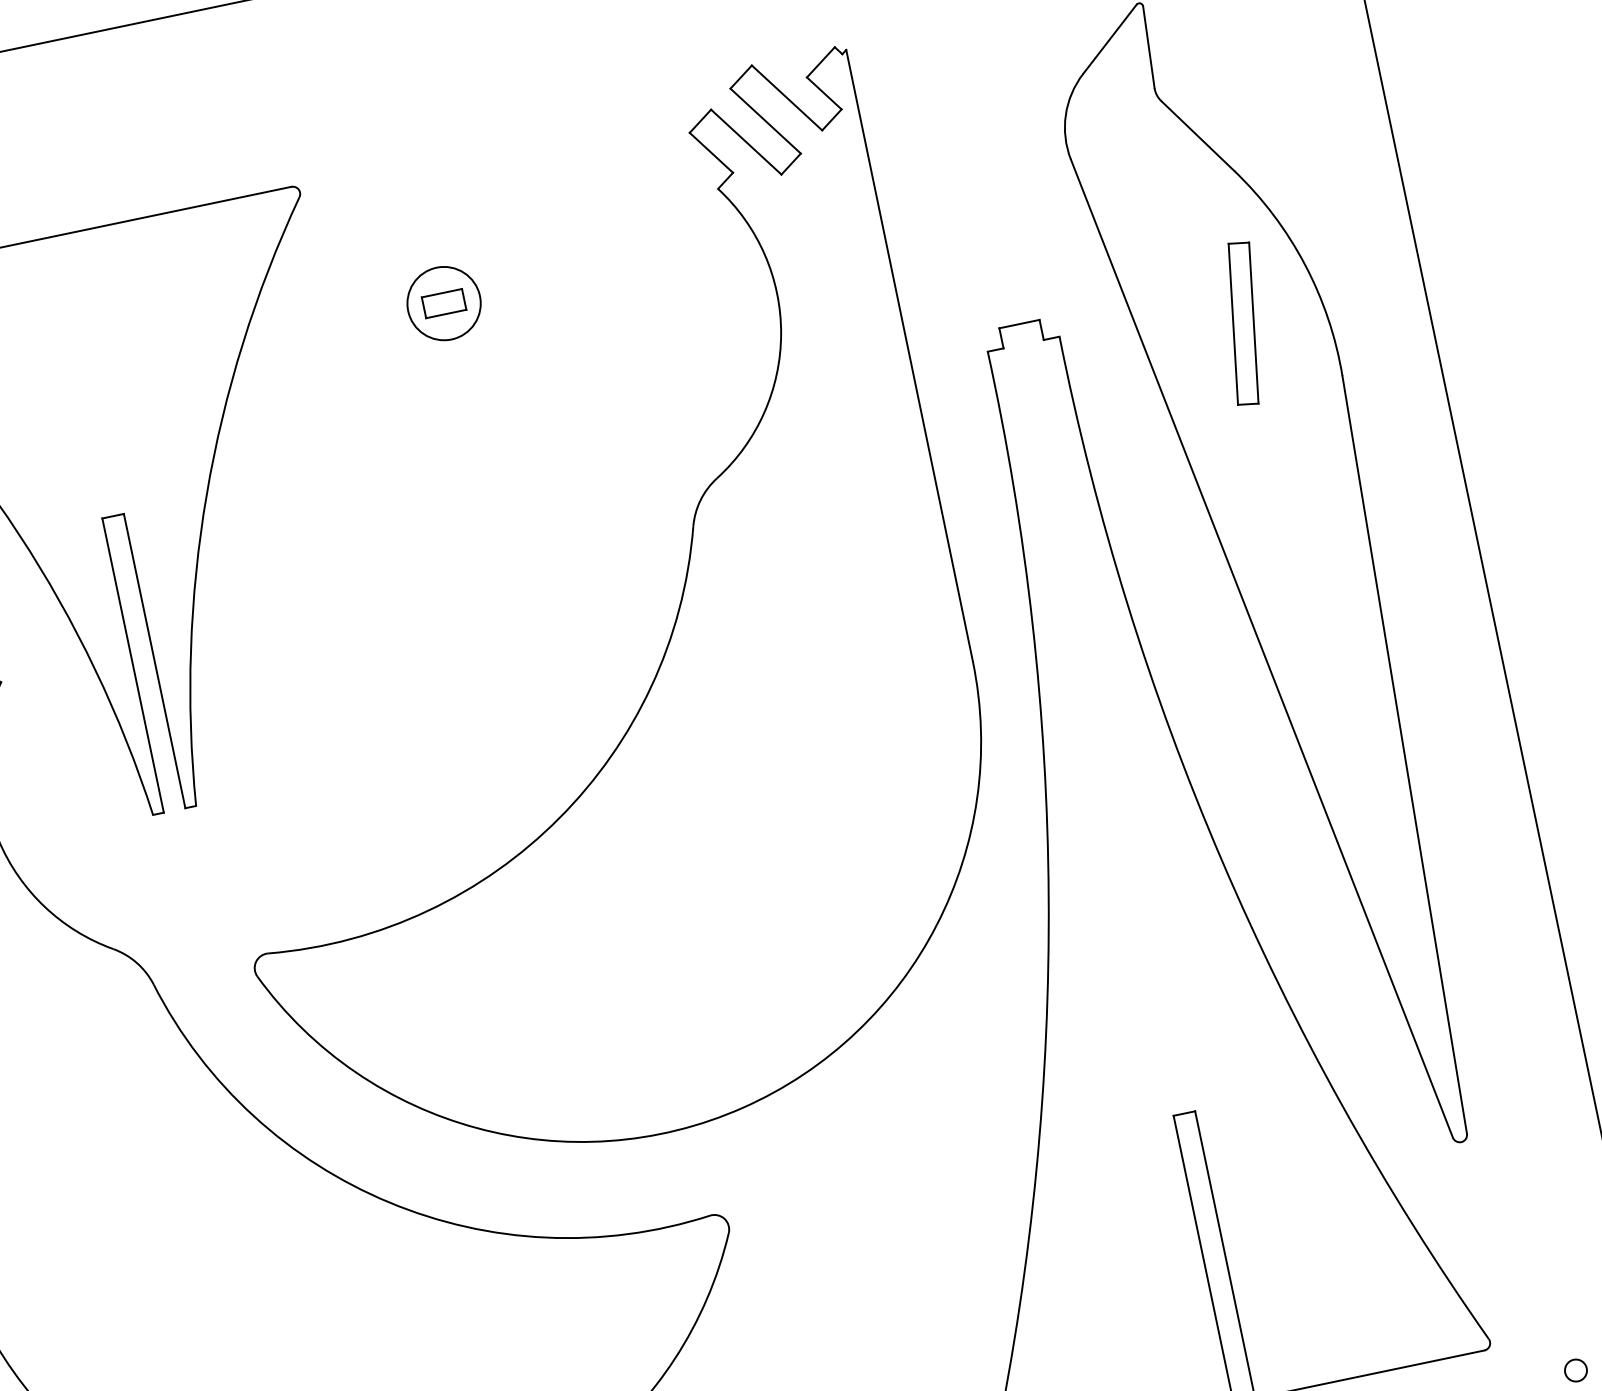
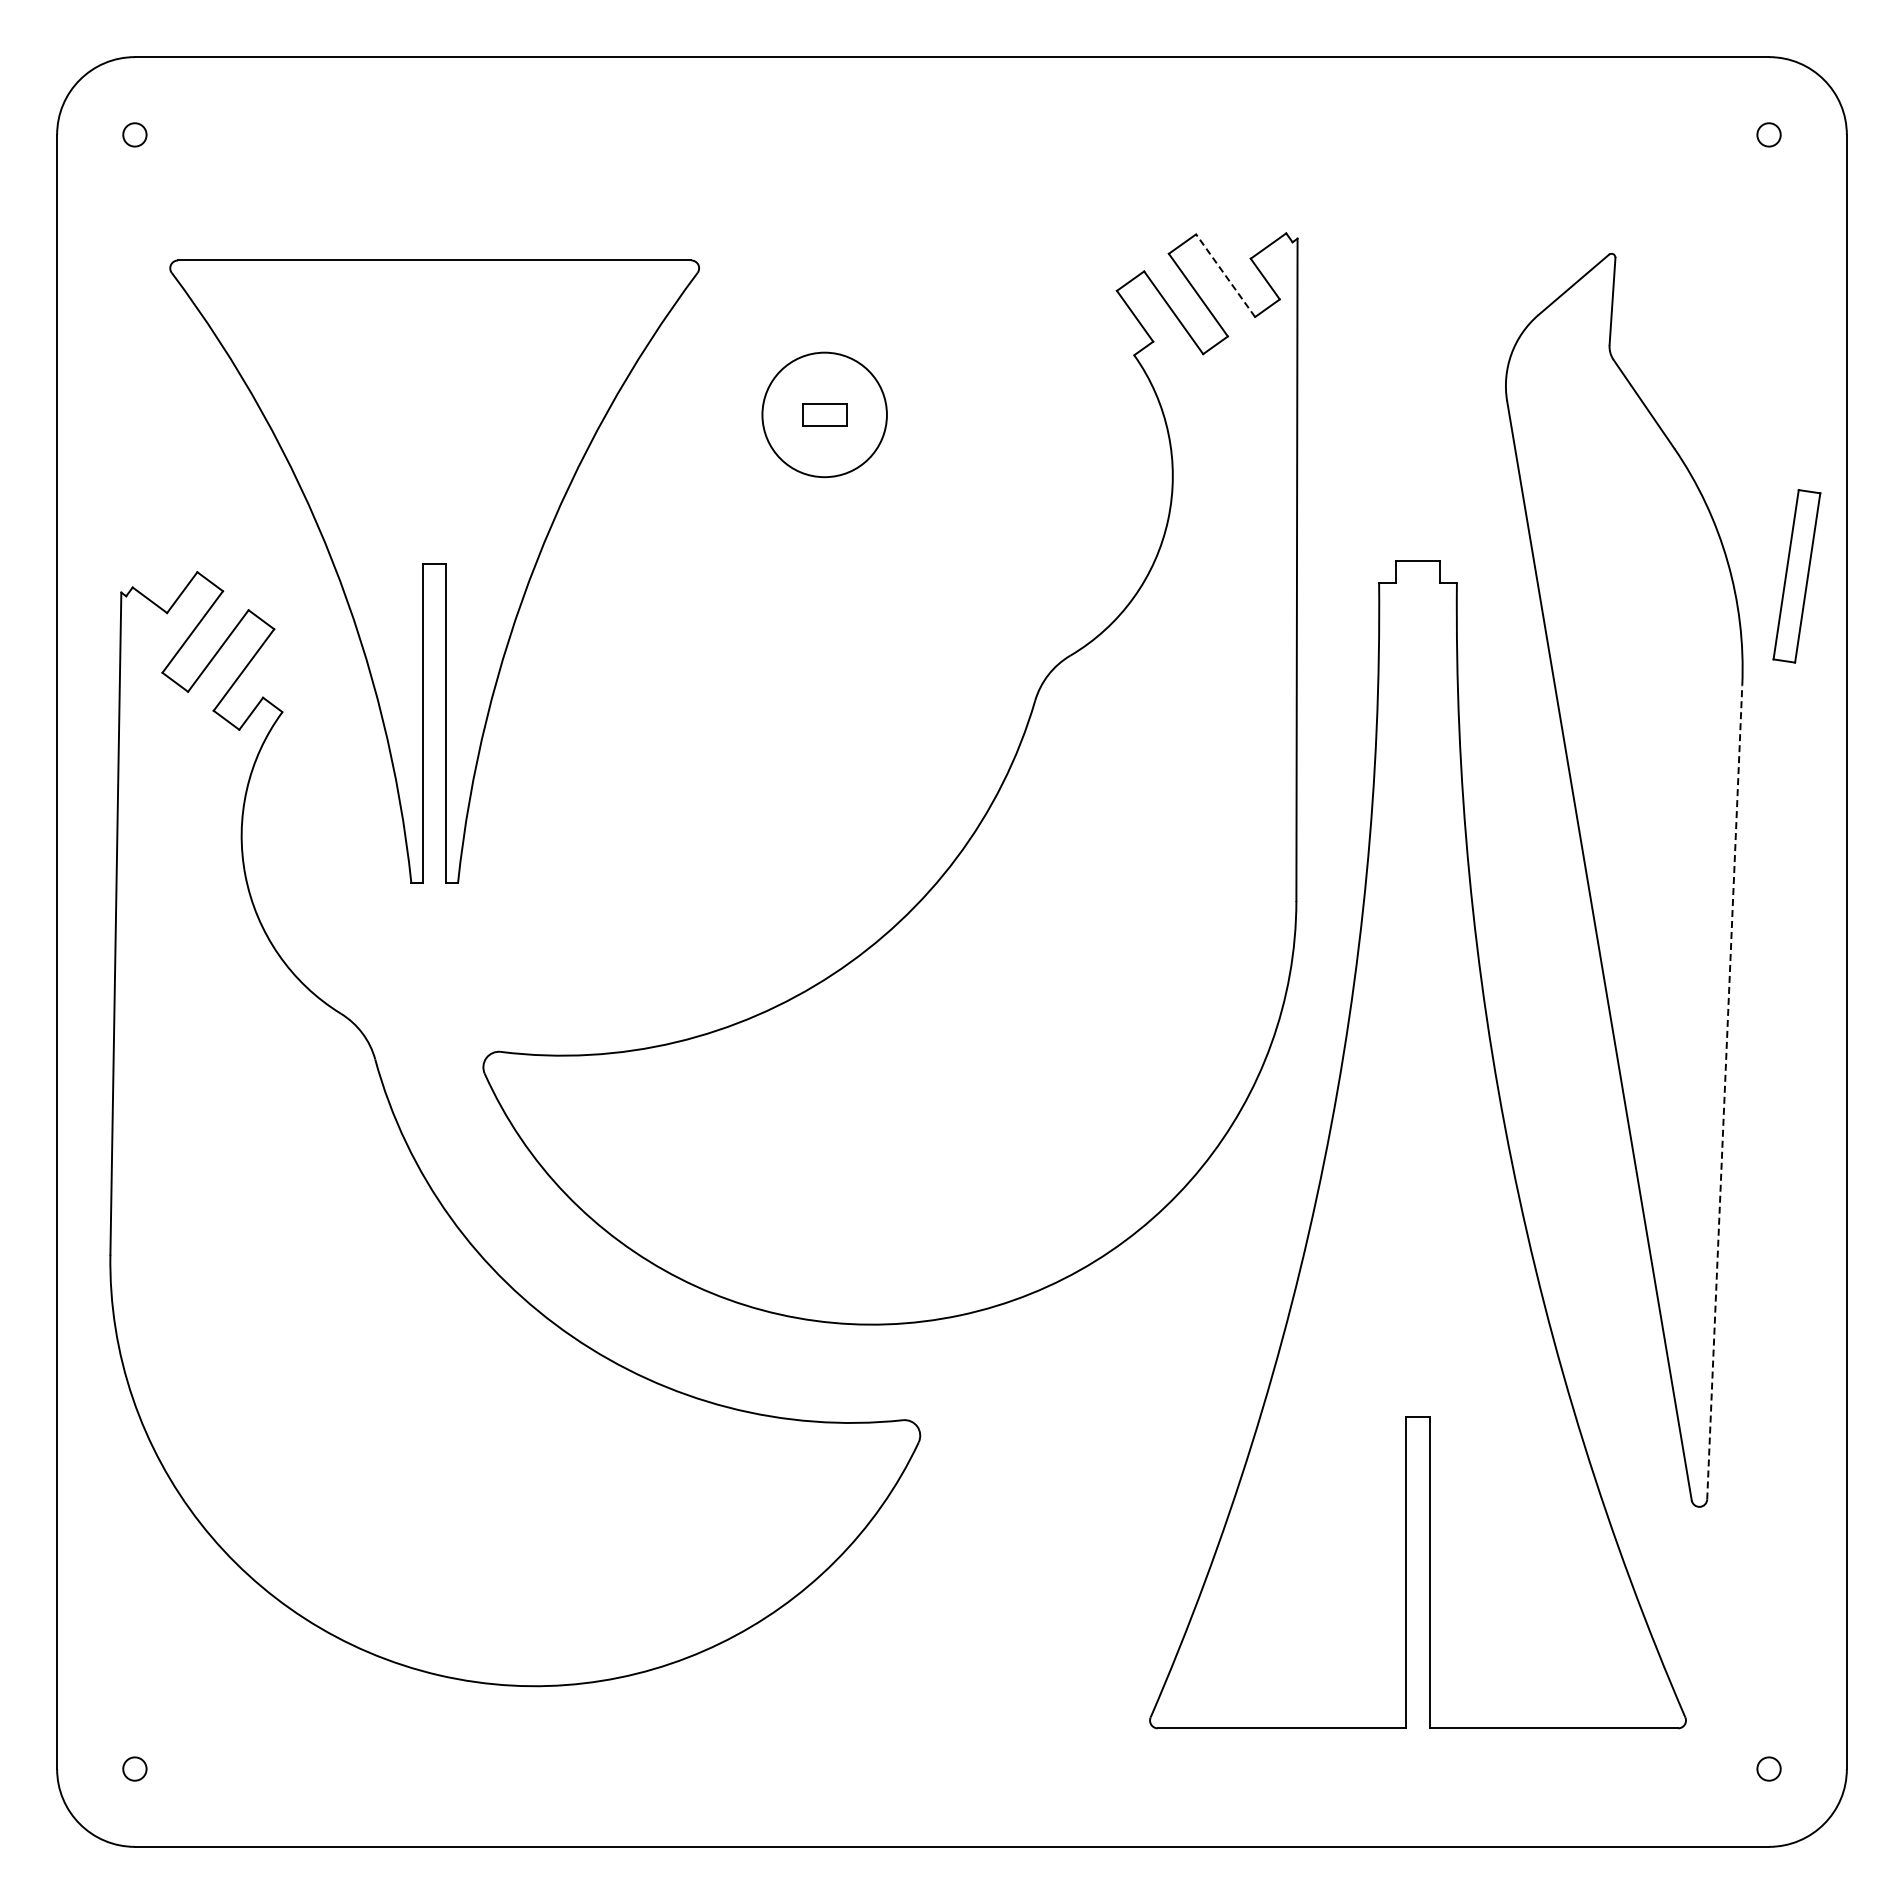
line: (786, 97) -> (1225, 275), solid -> dashed
circle: (443, 303) -> (824, 414), size x1.6
part: (1243, 323) -> (1796, 576), moved
line: (1404, 754) -> (1724, 1091), solid -> dashed

